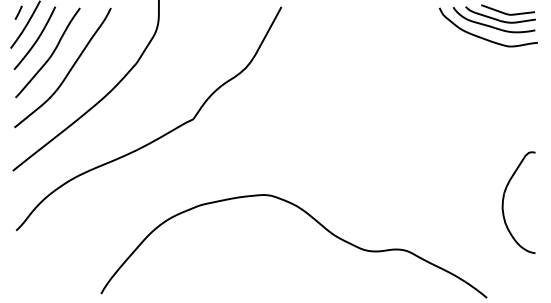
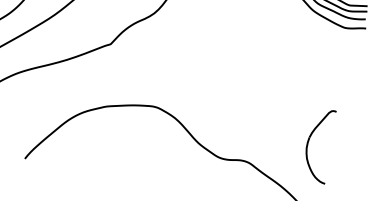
part: (504, 199) -> (309, 141), moved

